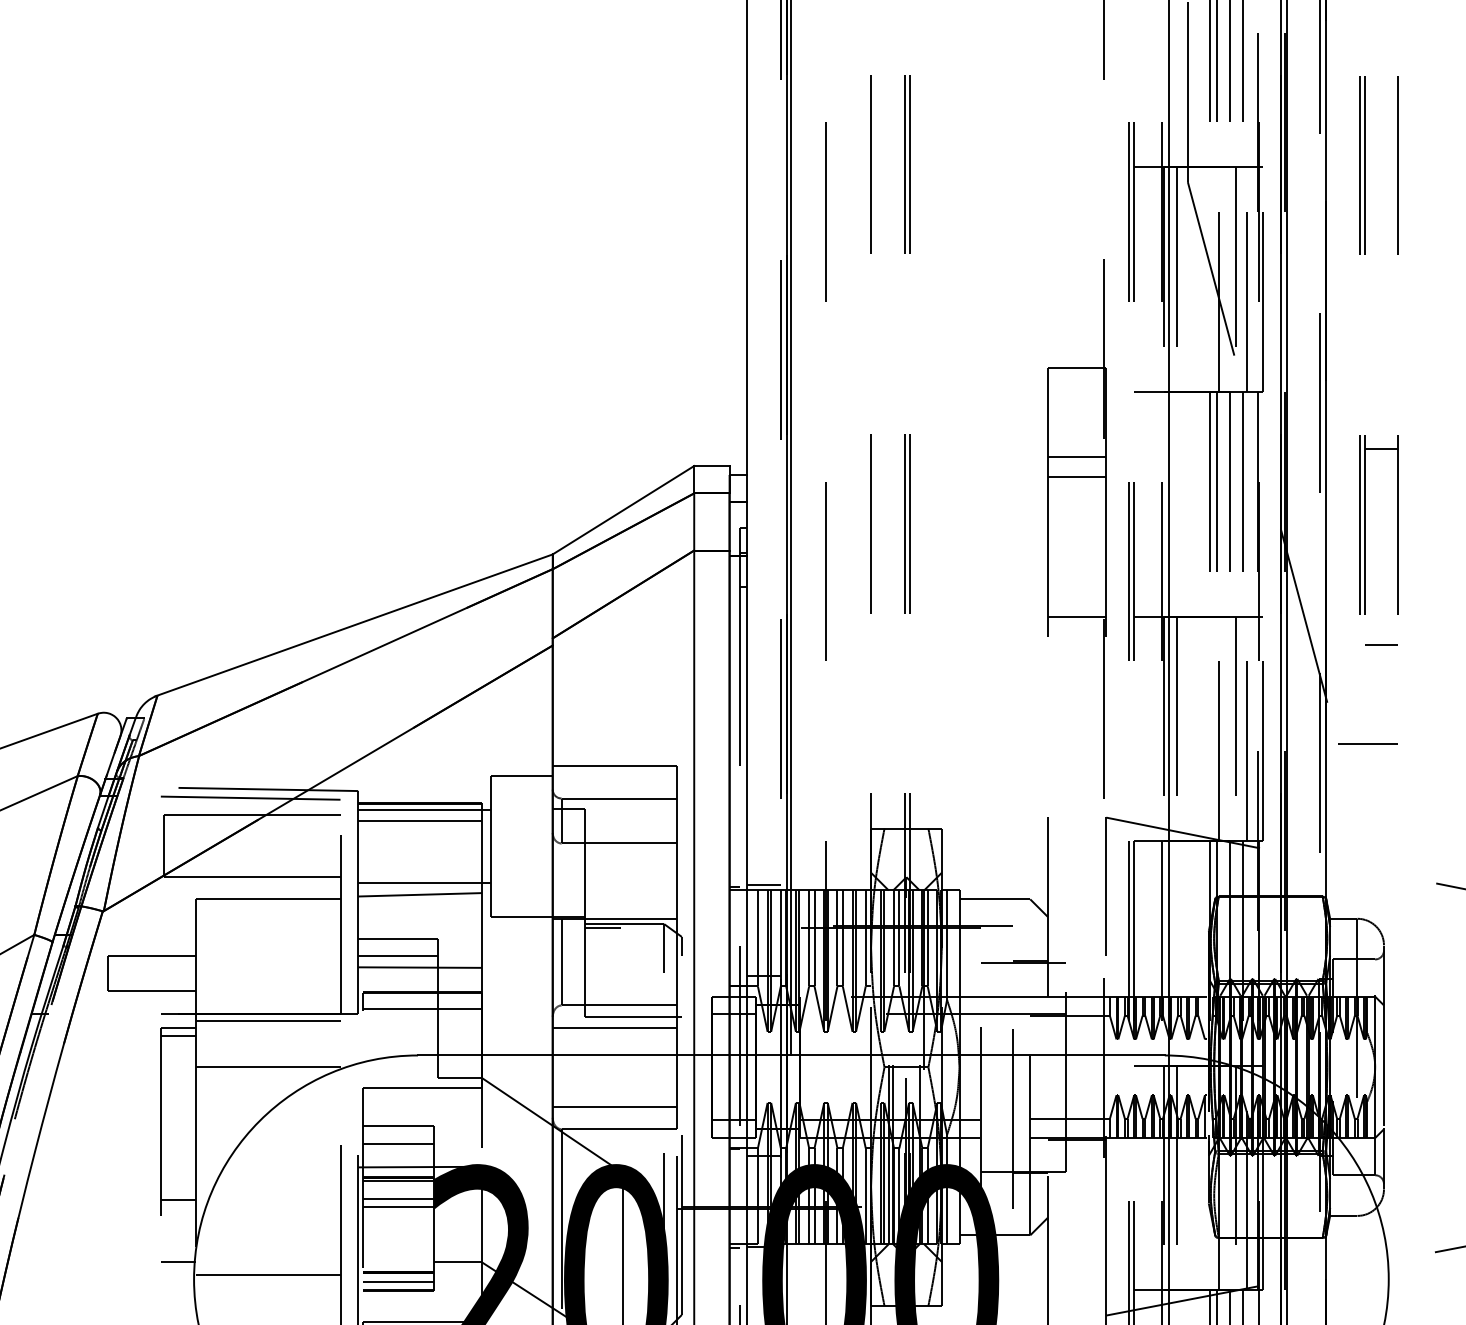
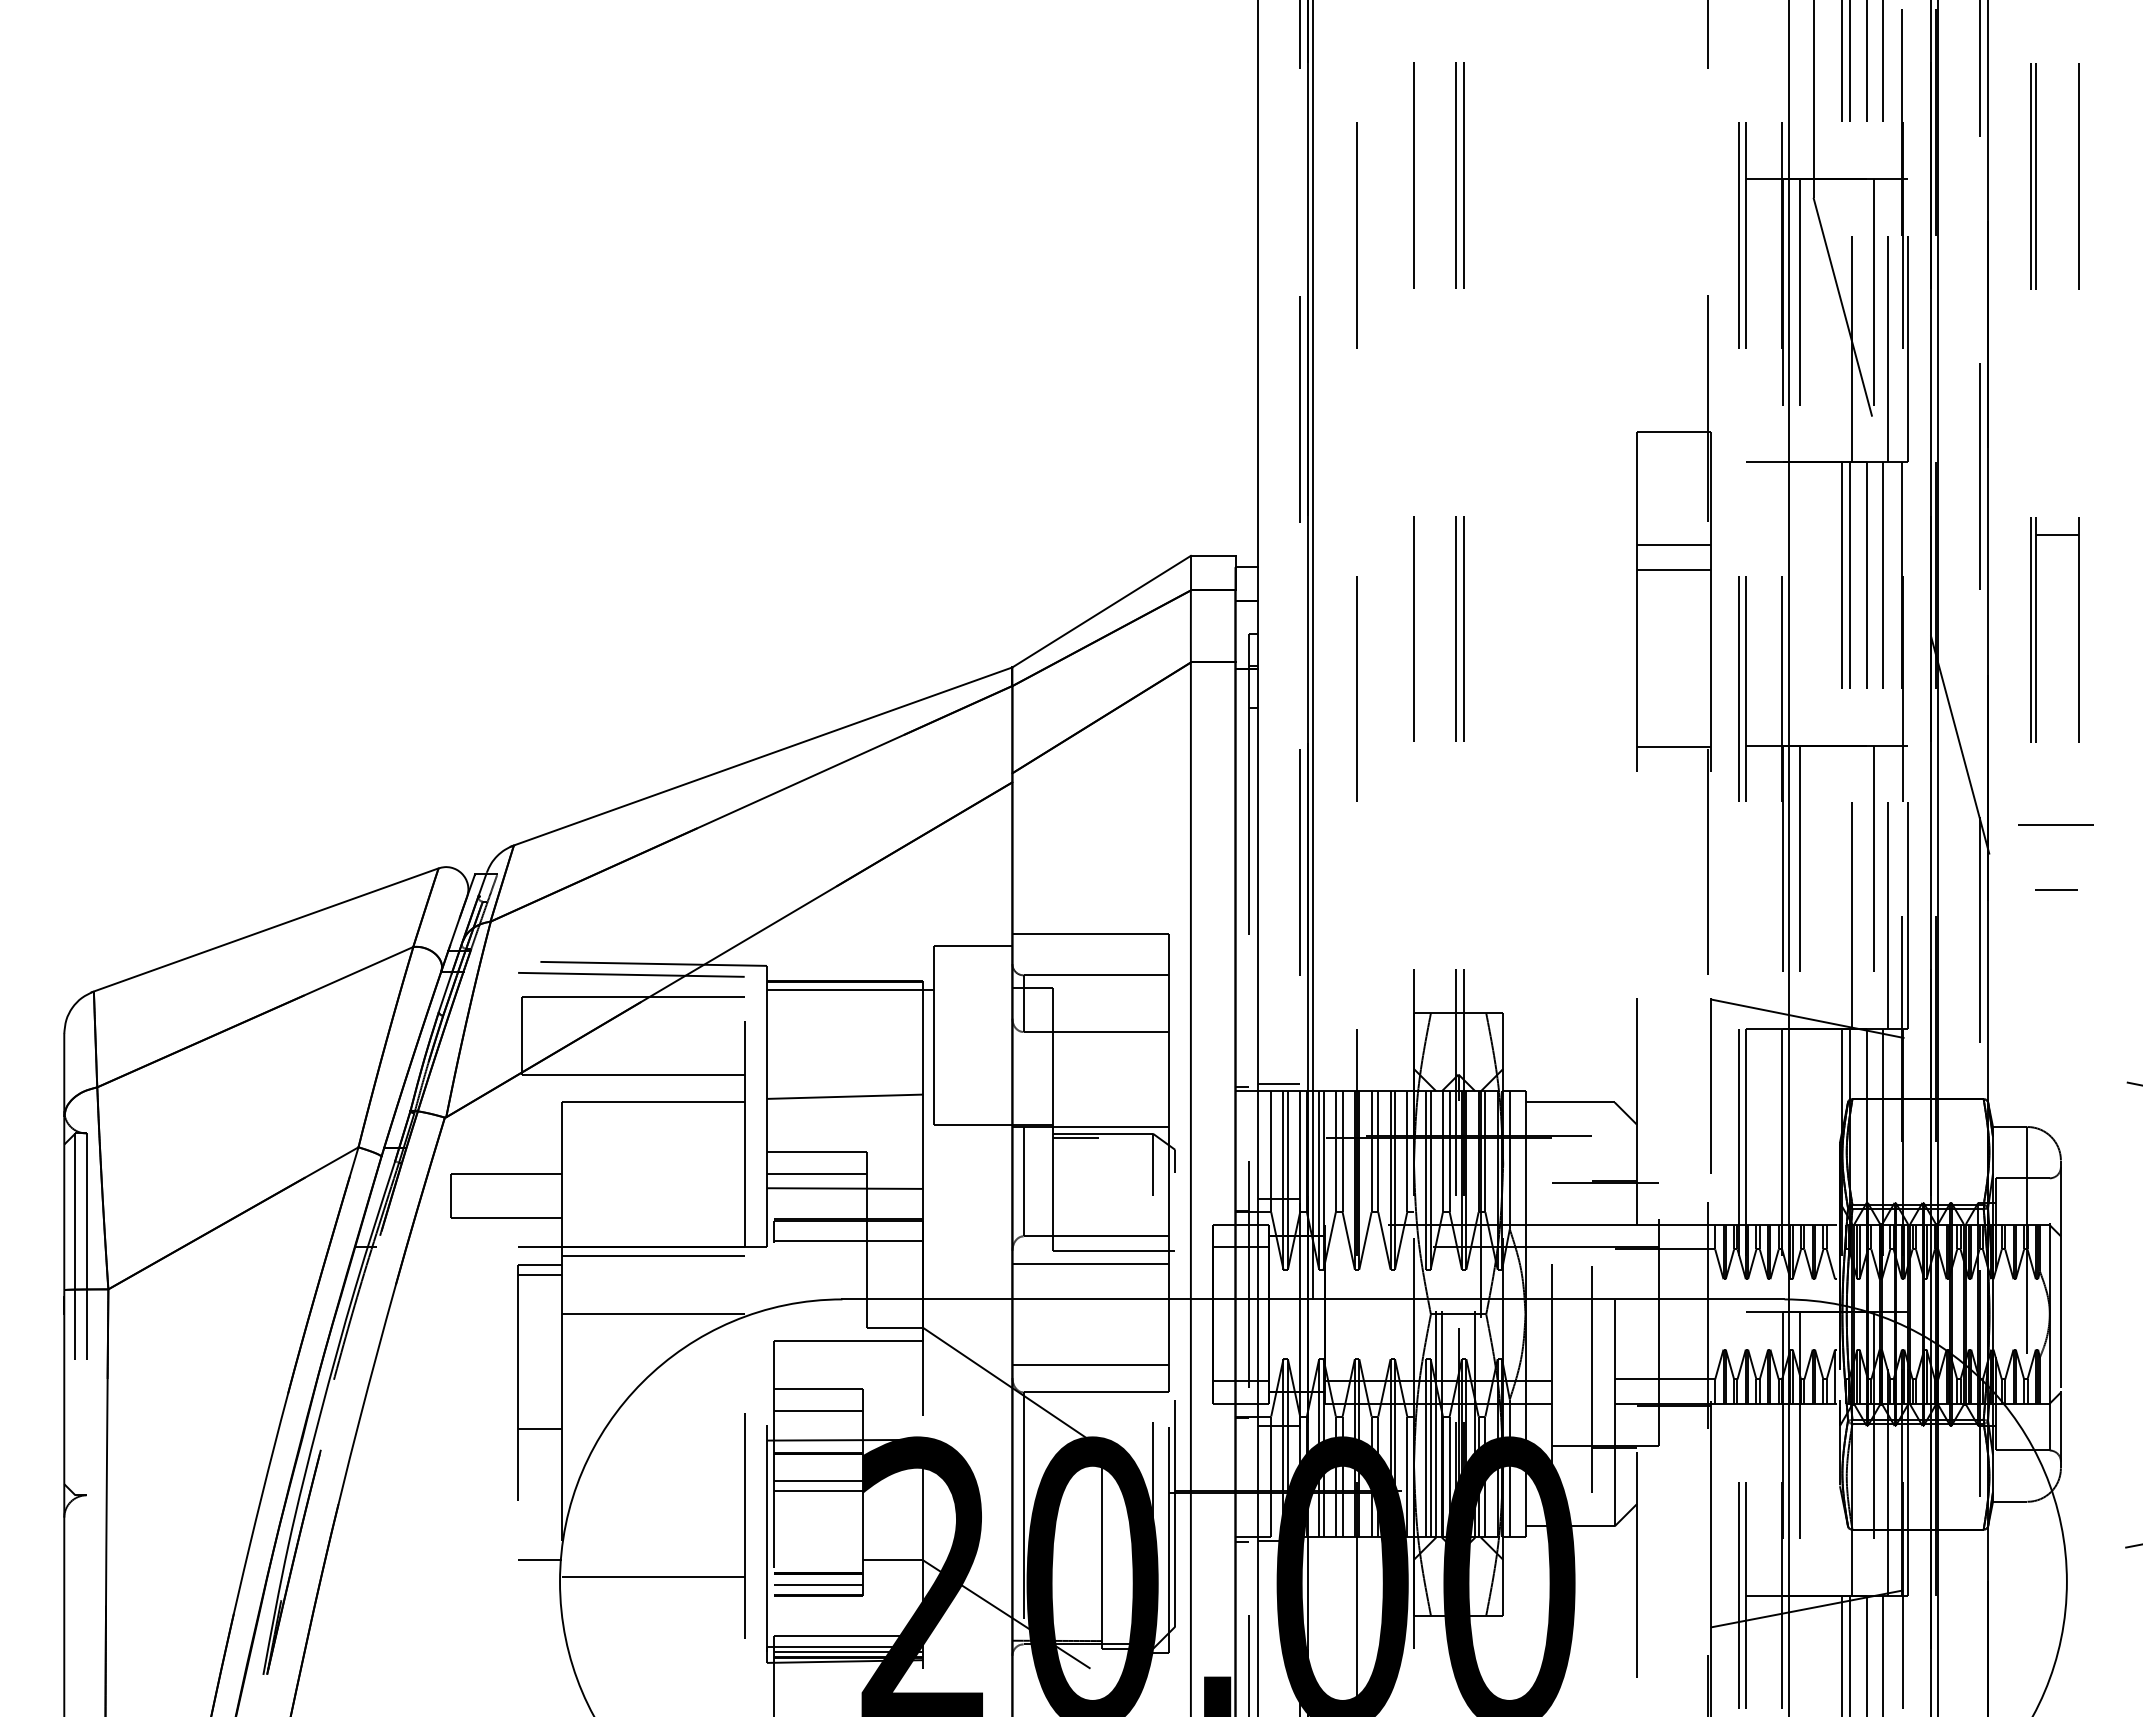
line: (1381, 644) -> (2056, 889), moved
line: (1367, 743) -> (2055, 824), moved
line: (420, 820) -> (845, 1003), removed
line: (424, 882) -> (850, 1081), removed
line: (398, 1181) -> (817, 1458), removed
line: (177, 1199) -> (539, 1428), moved

